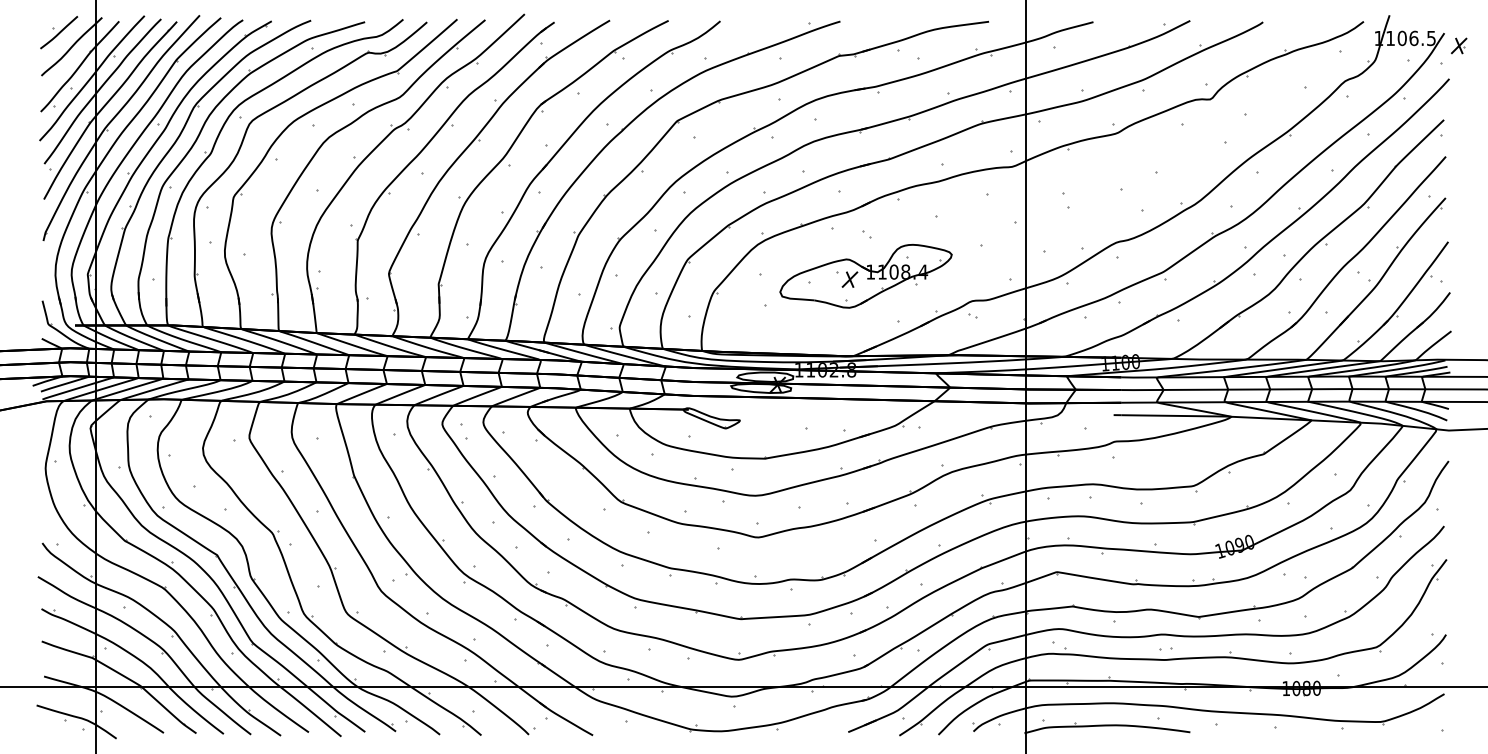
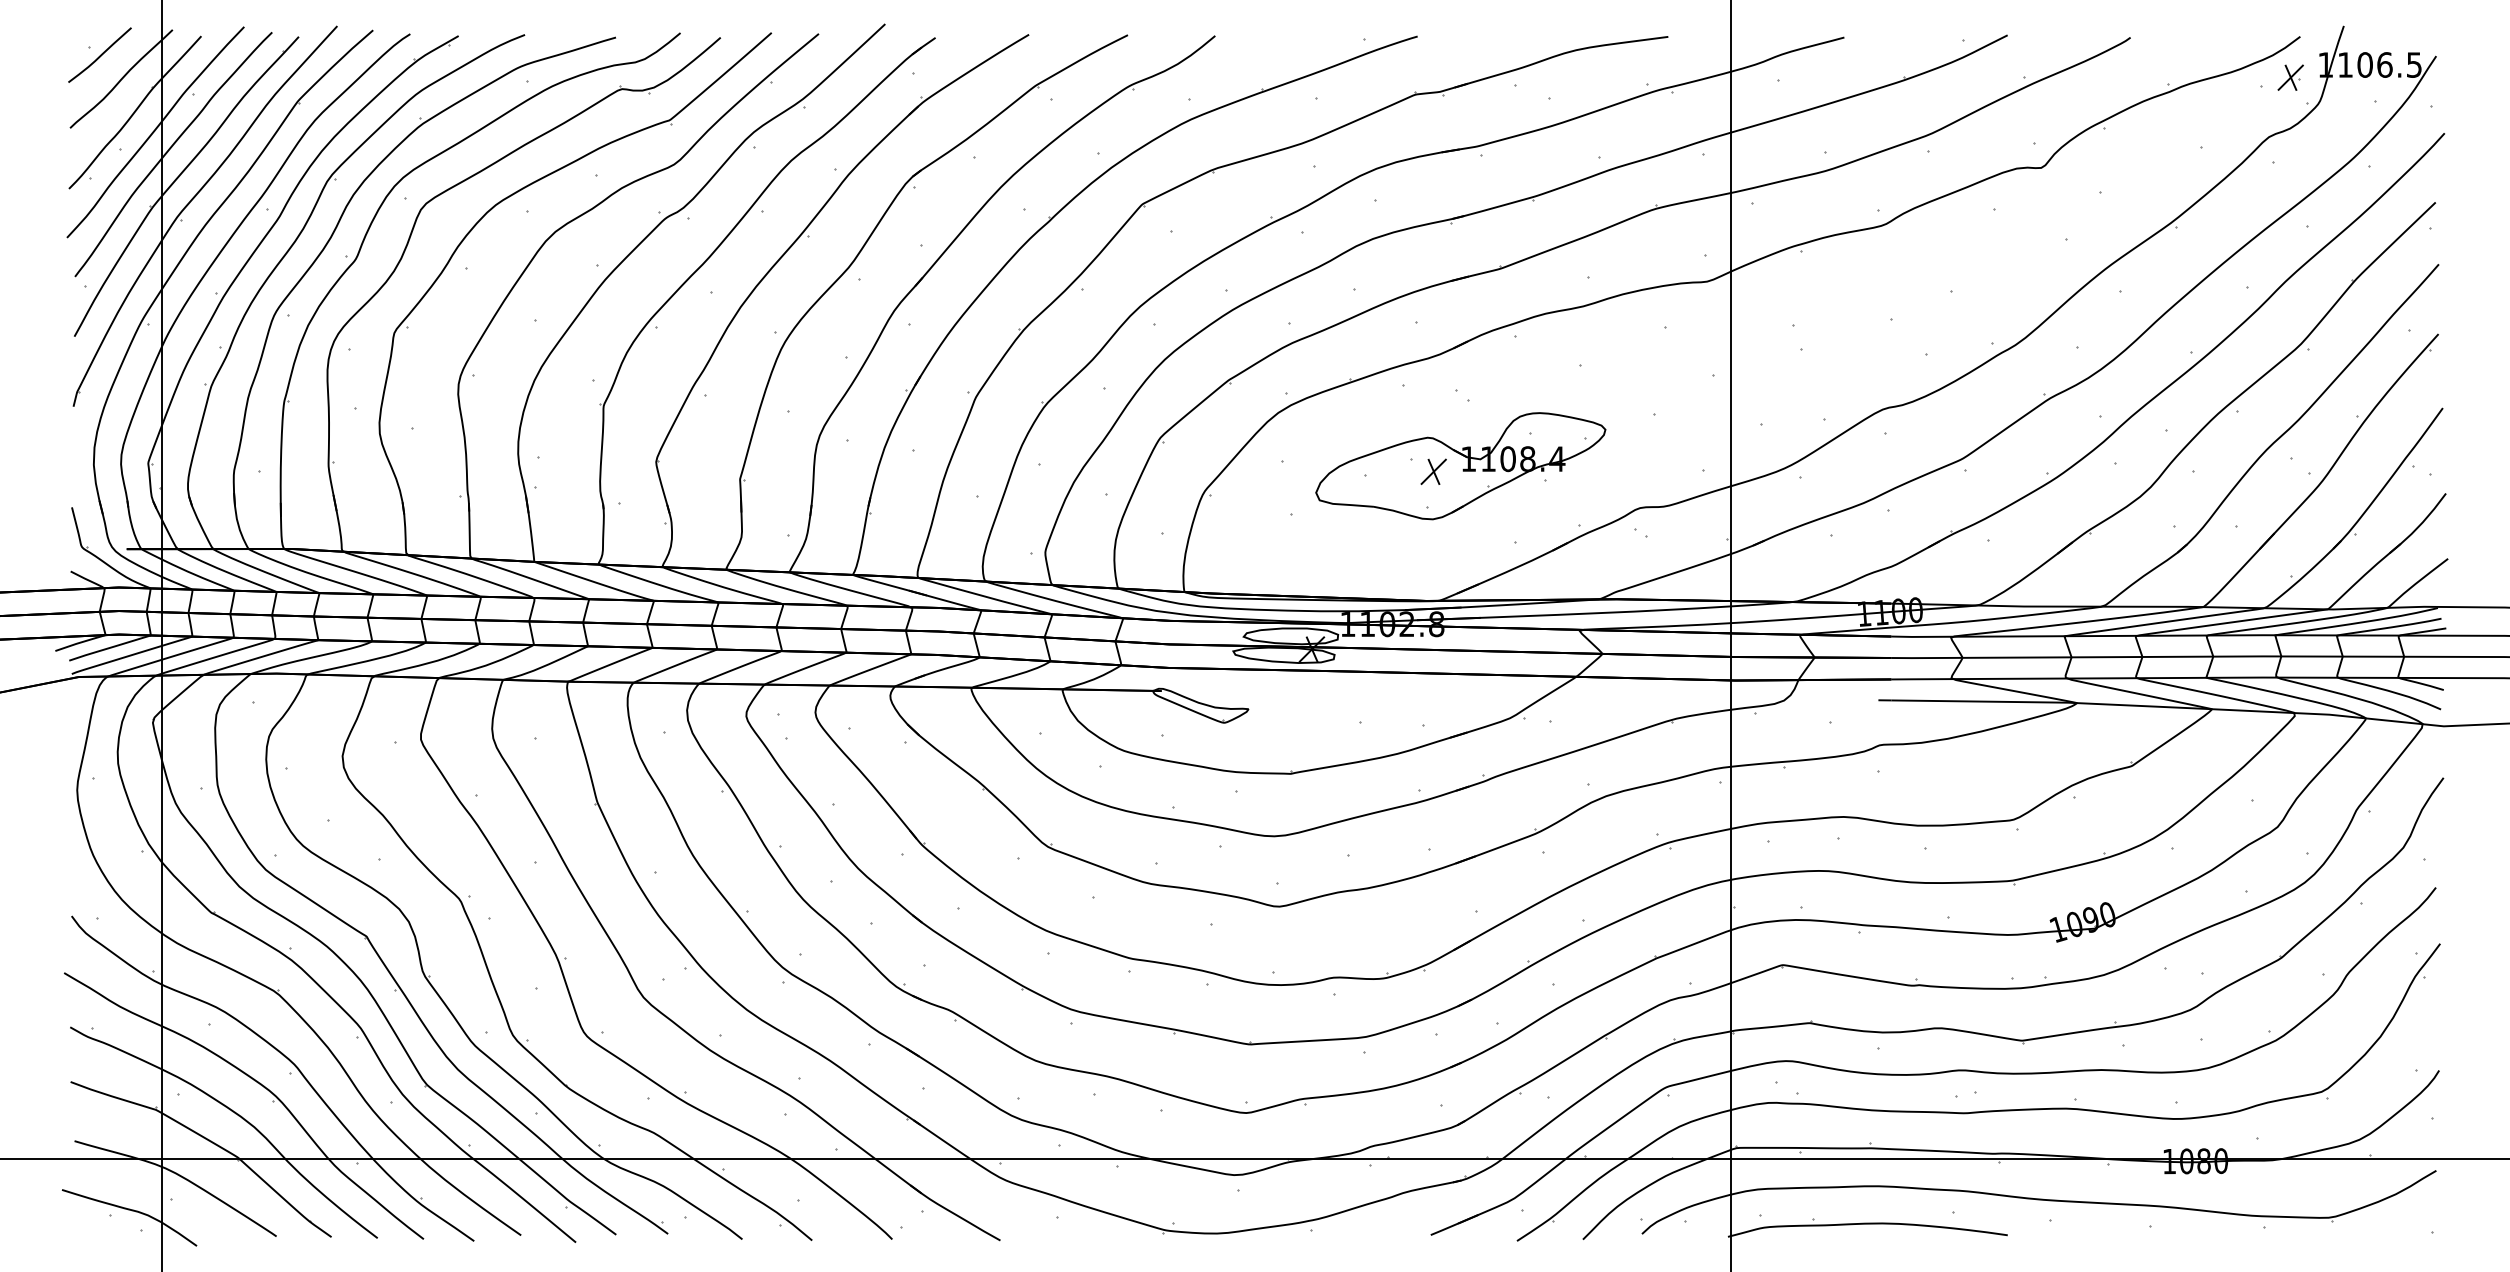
part: (1458, 45) -> (2289, 76), moved

